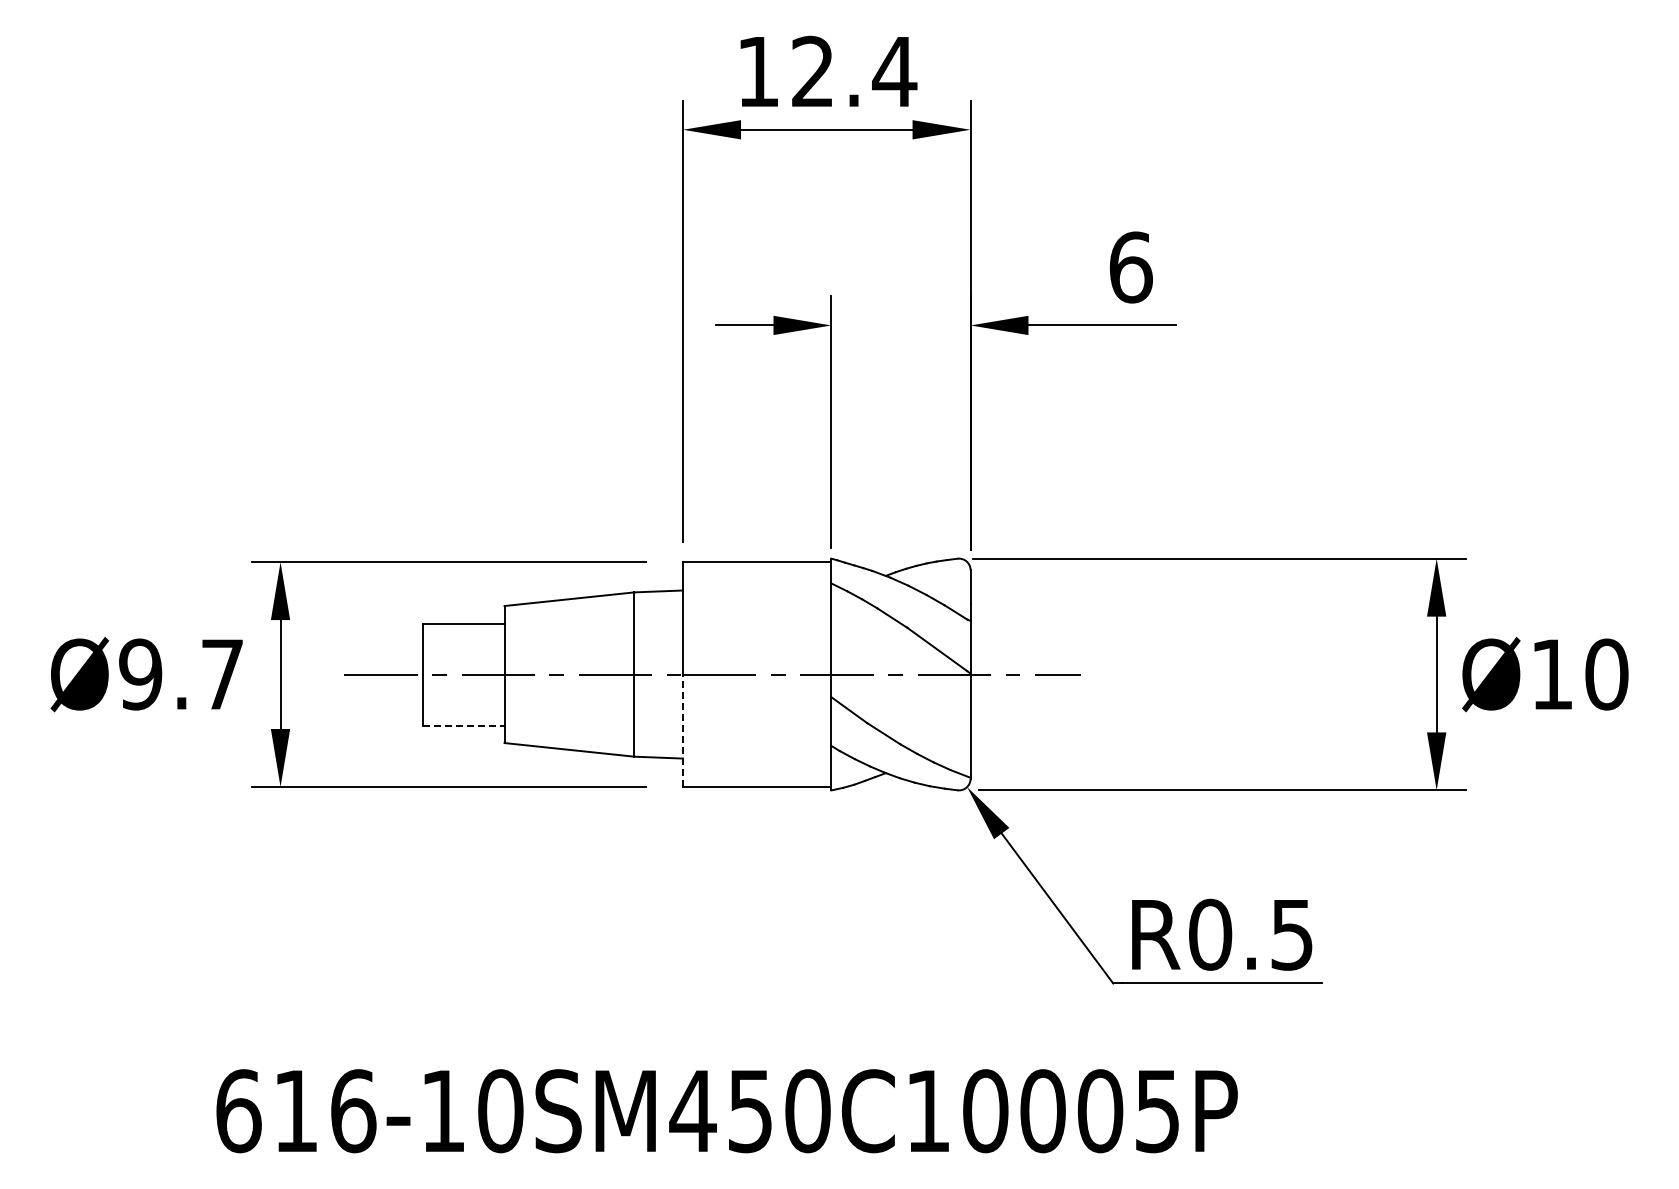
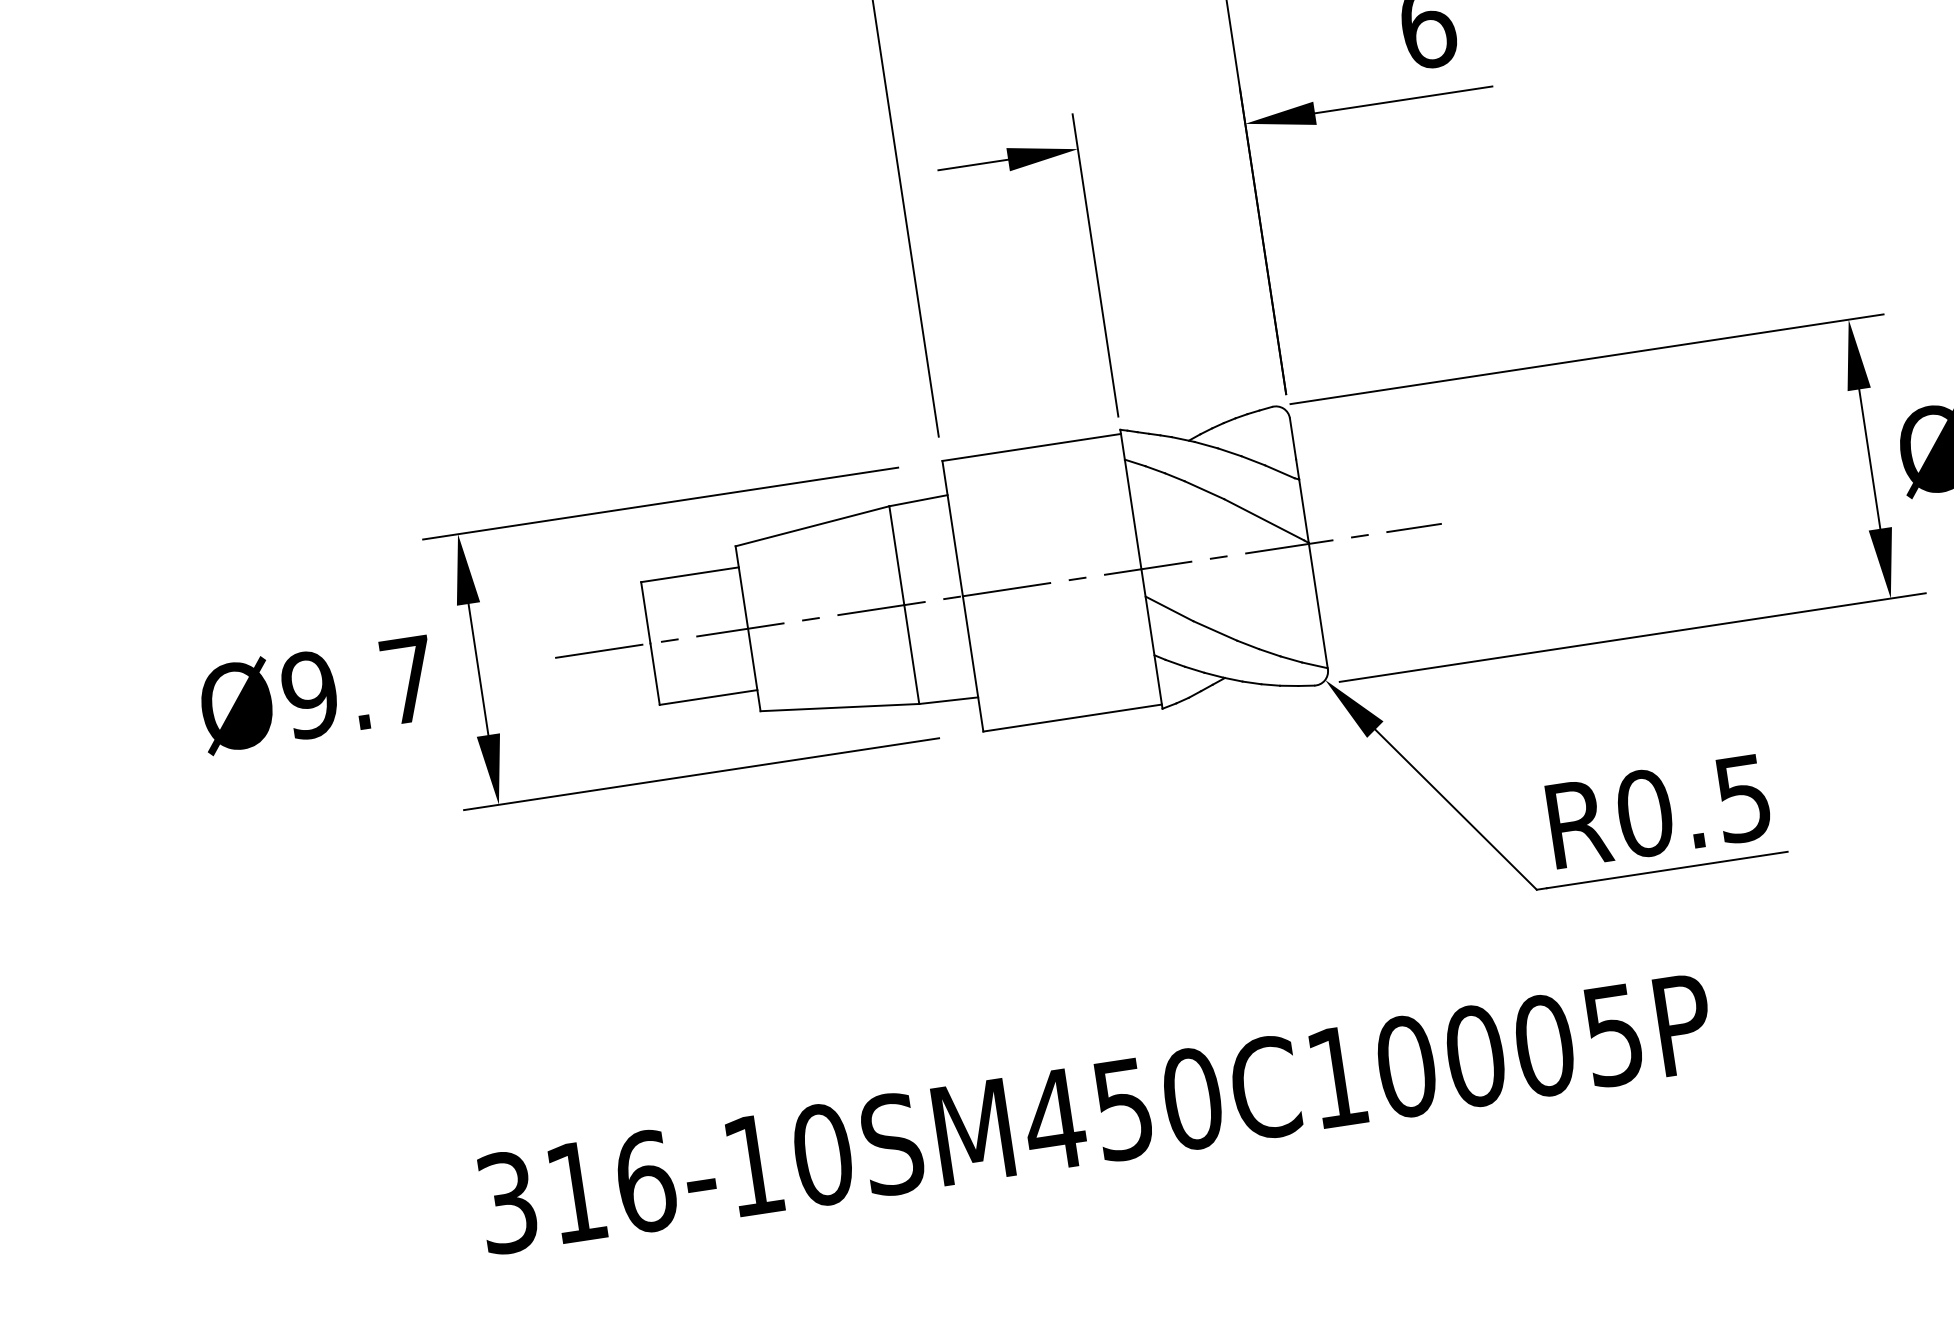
line: (464, 725) -> (709, 697), dashed -> solid
line: (683, 730) -> (973, 663), dashed -> solid
text: (238, 1111) -> (507, 1203), 616-10SM450C10005P -> 316-10SM450C10005P

